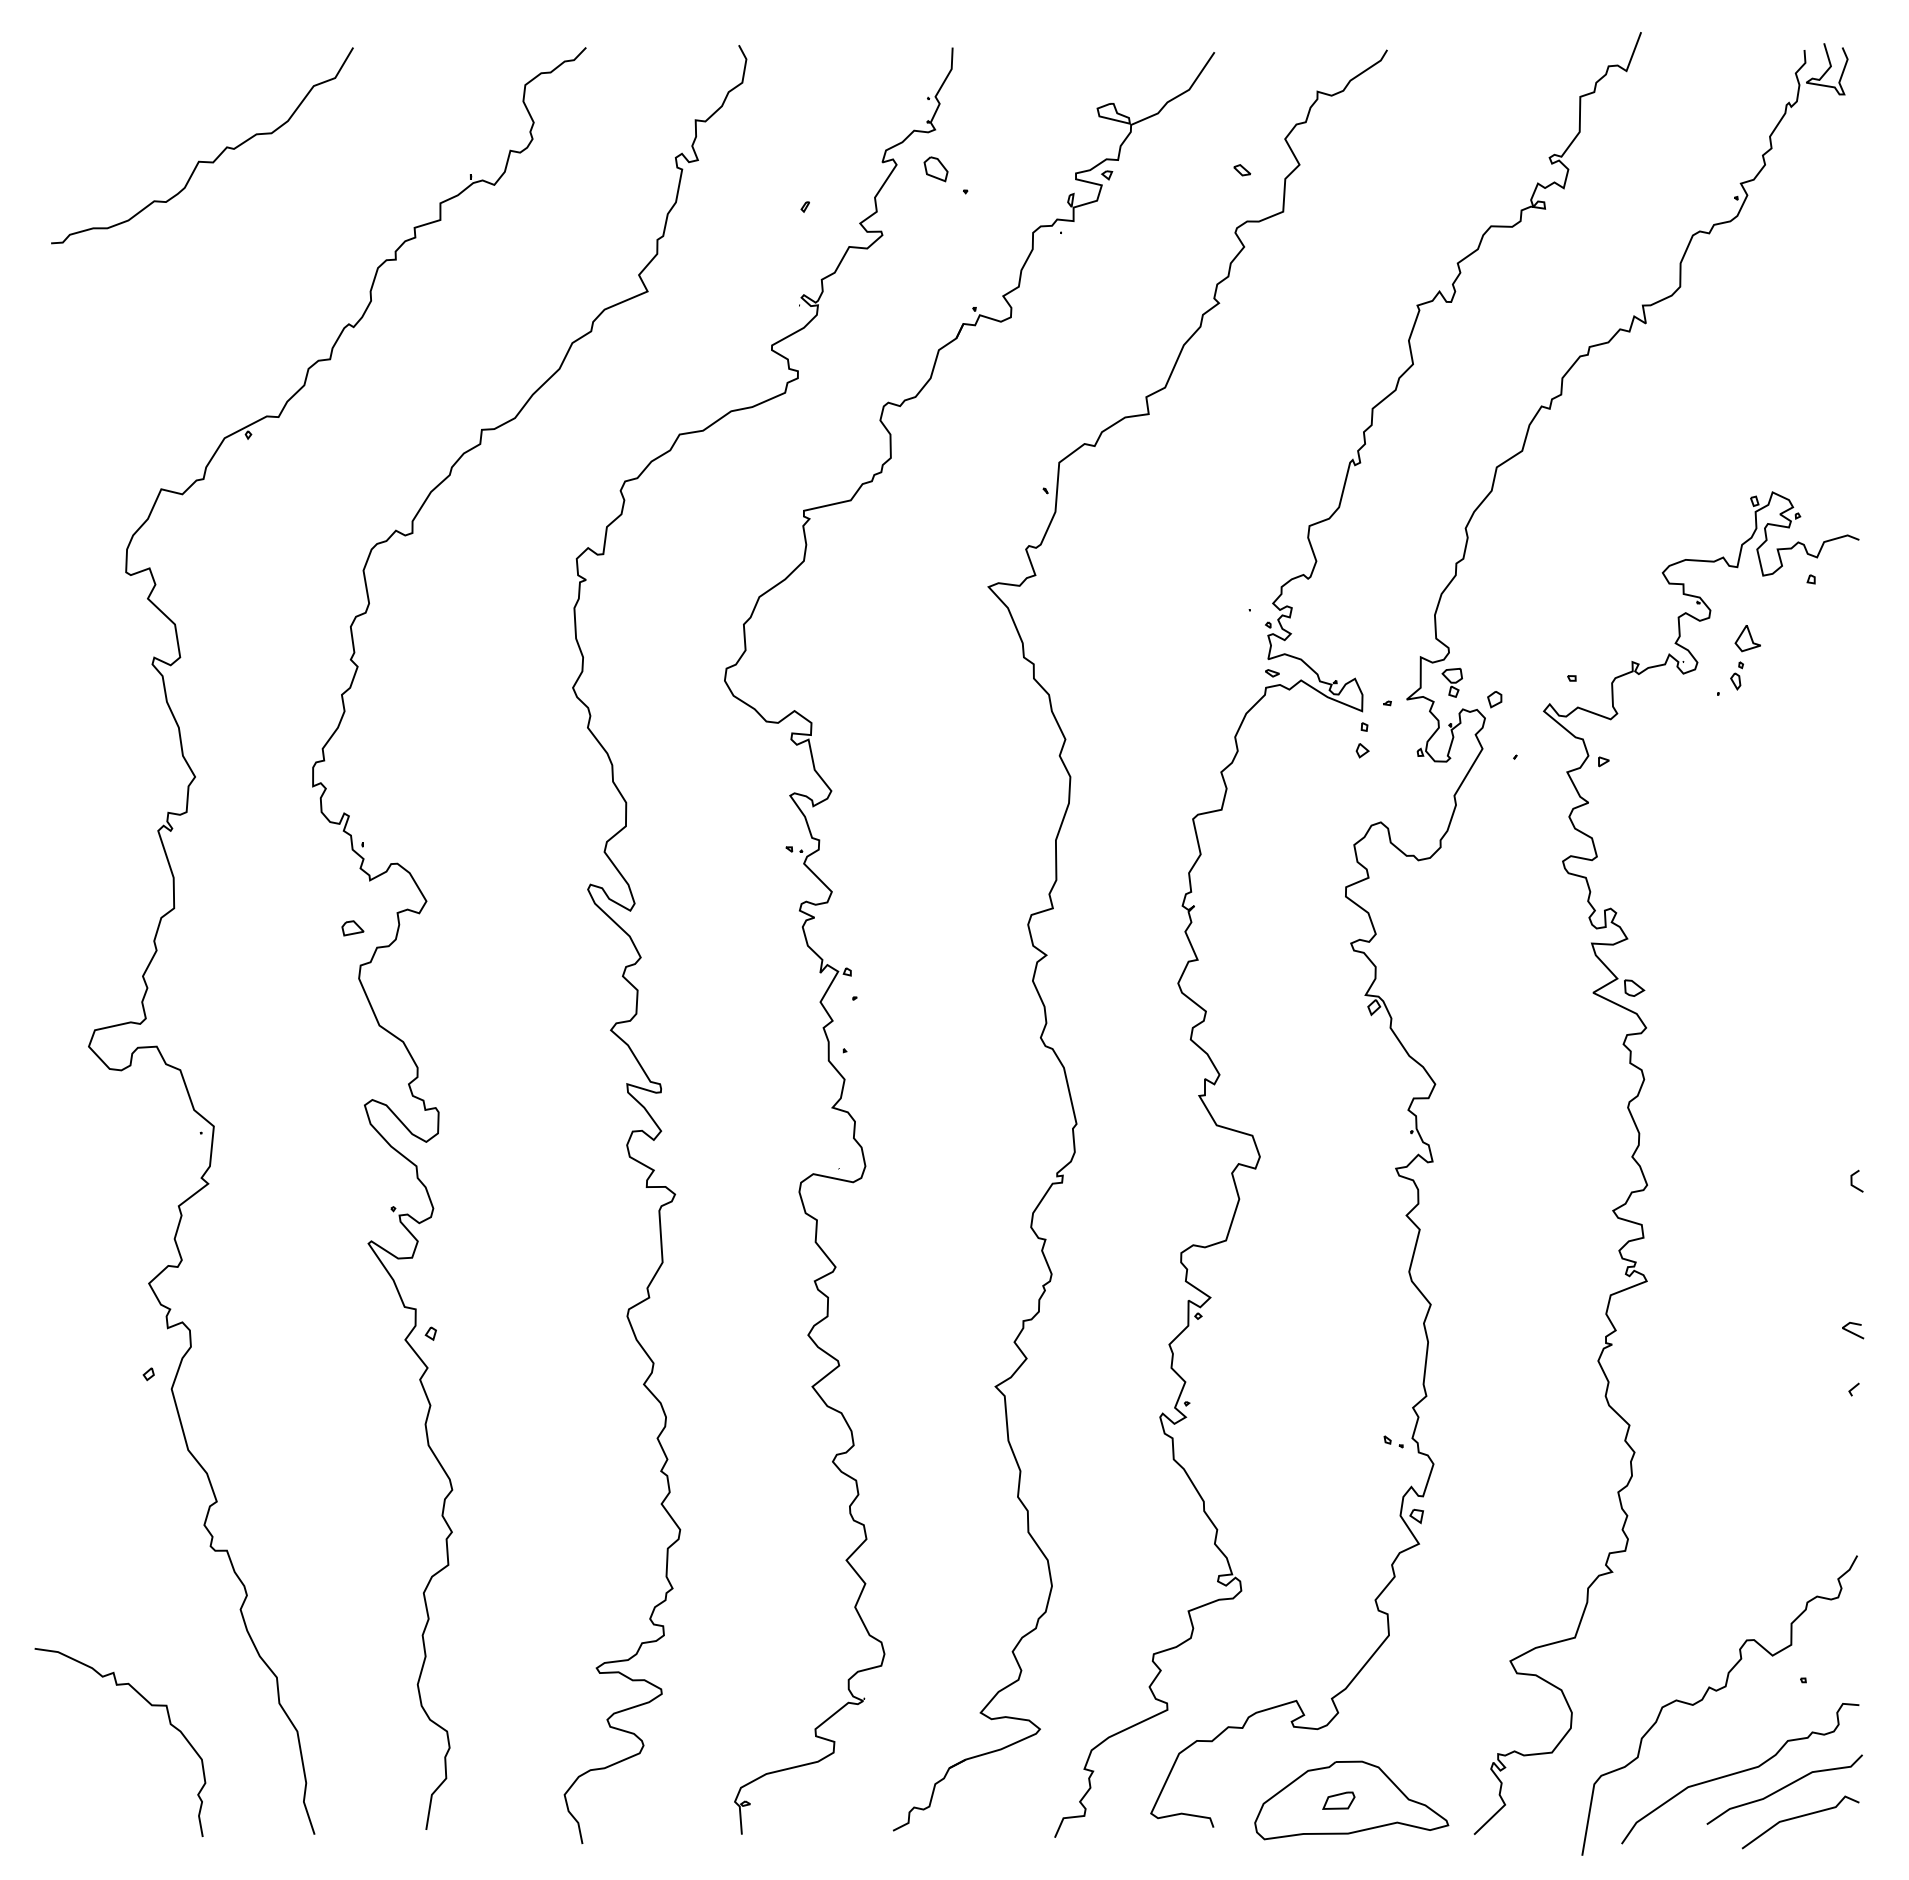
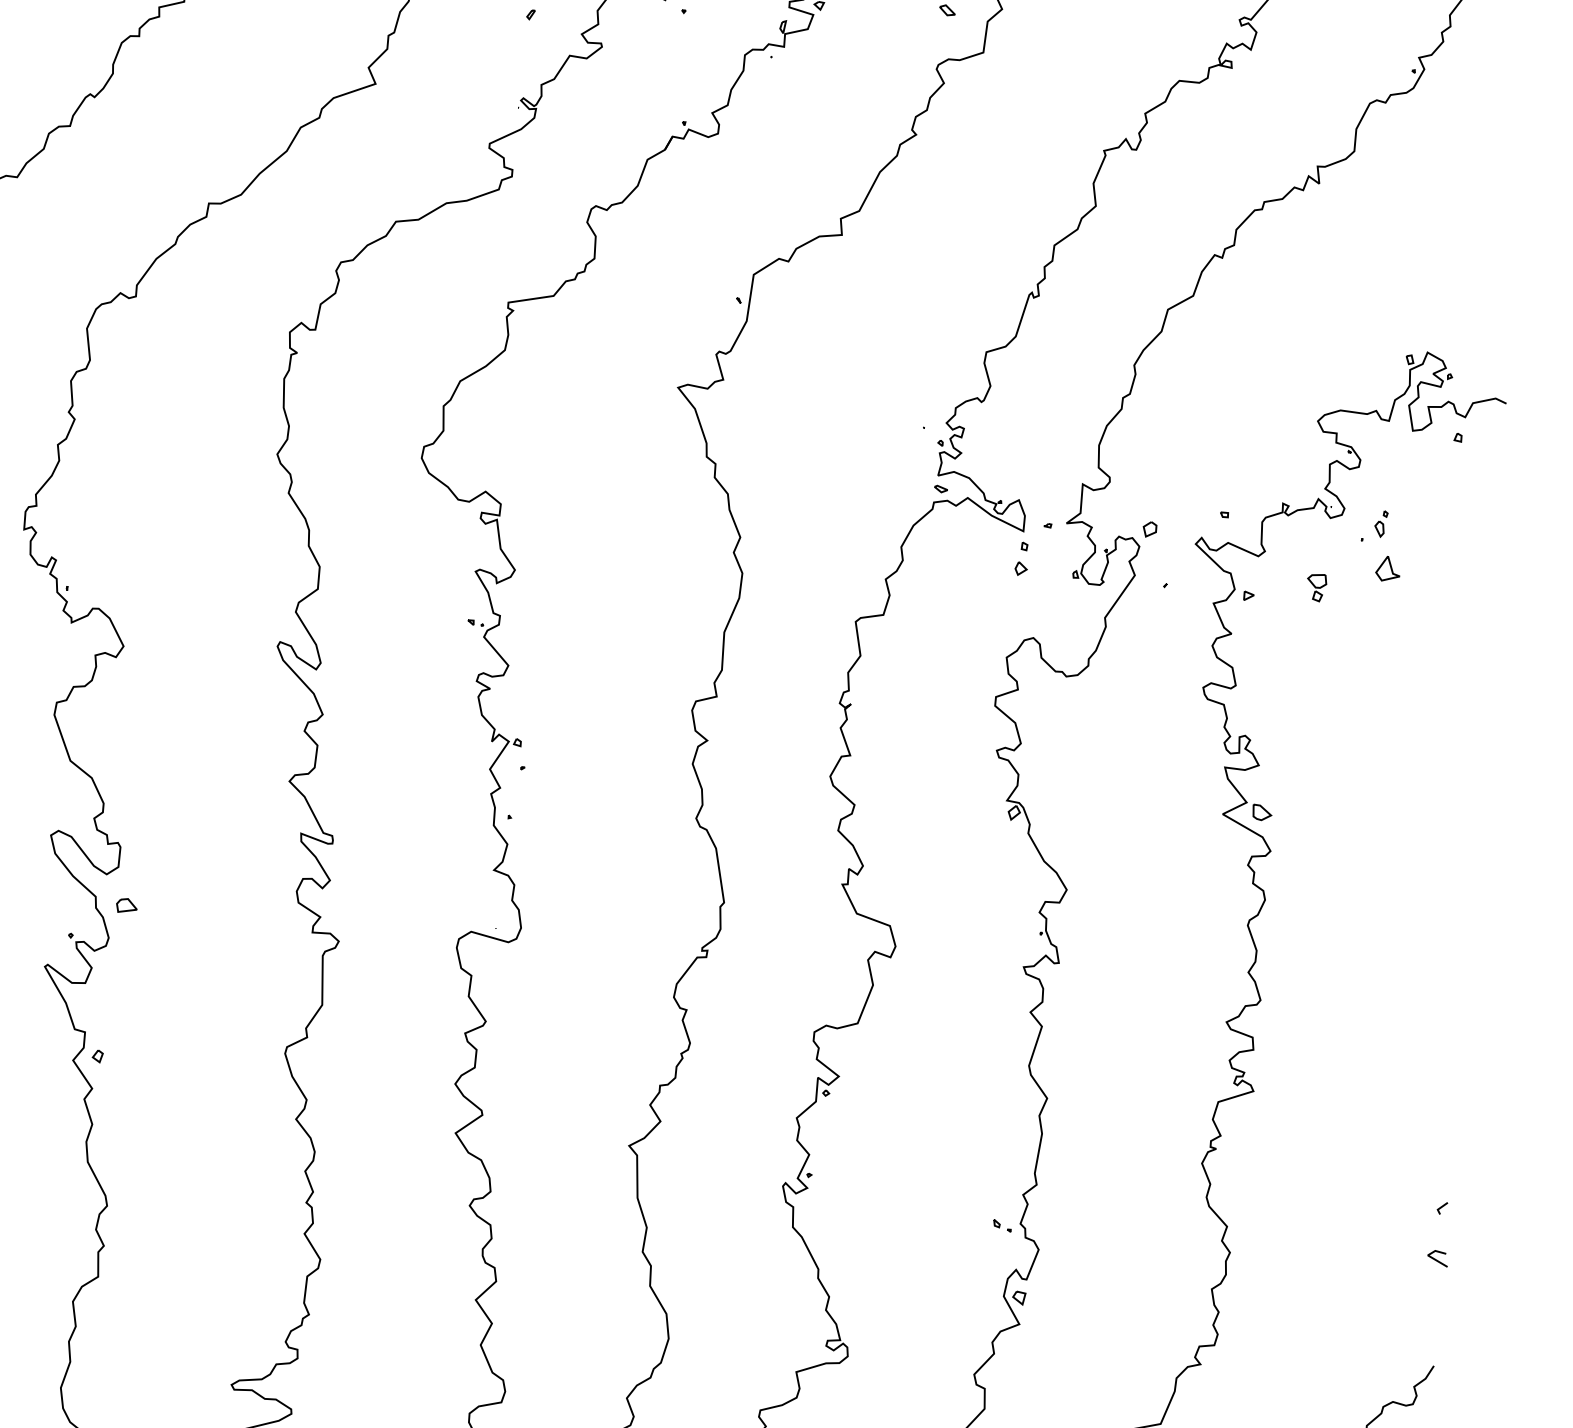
part: (1747, 638) -> (1387, 568), moved
part: (1451, 682) -> (1315, 587), moved
part: (352, 928) -> (126, 905), moved
line: (1852, 1180) -> (1455, 1010), removed
line: (1853, 1332) -> (1438, 1260), moved

